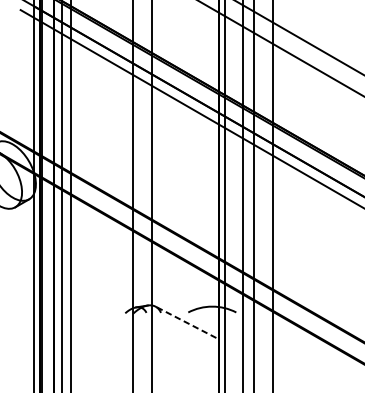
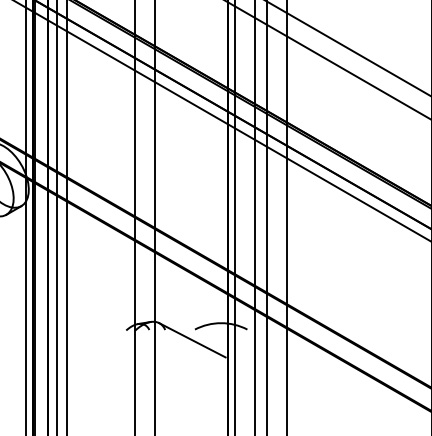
line: (185, 322) -> (191, 340), dashed -> solid

